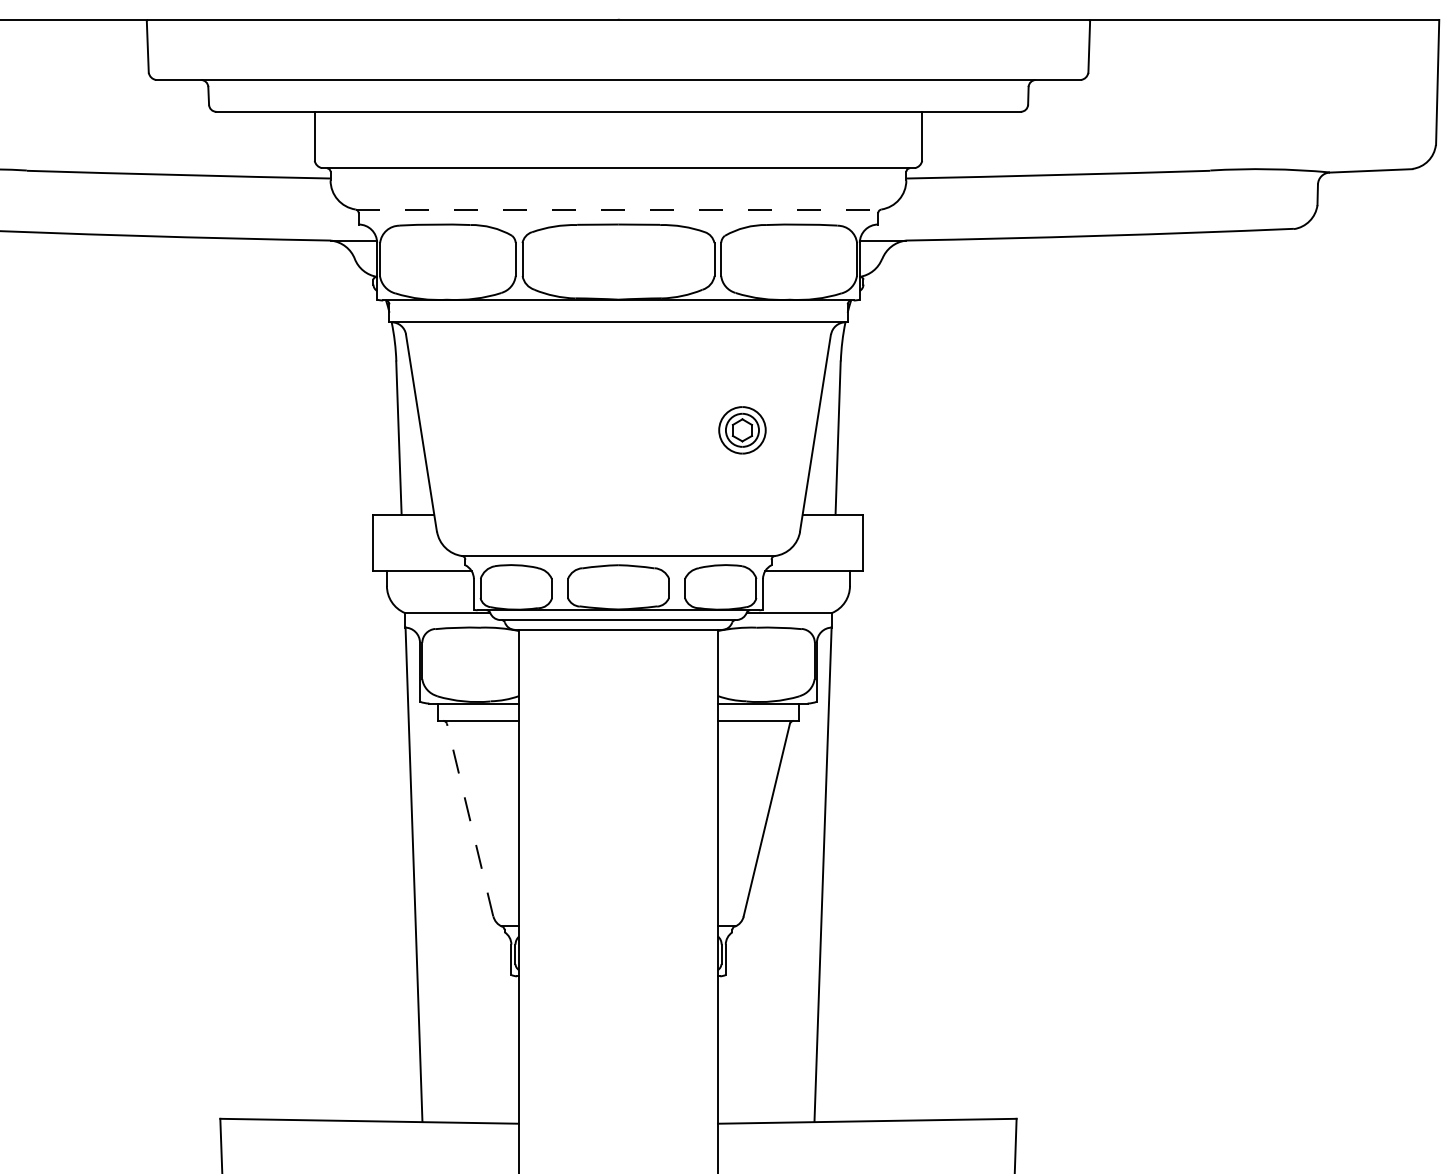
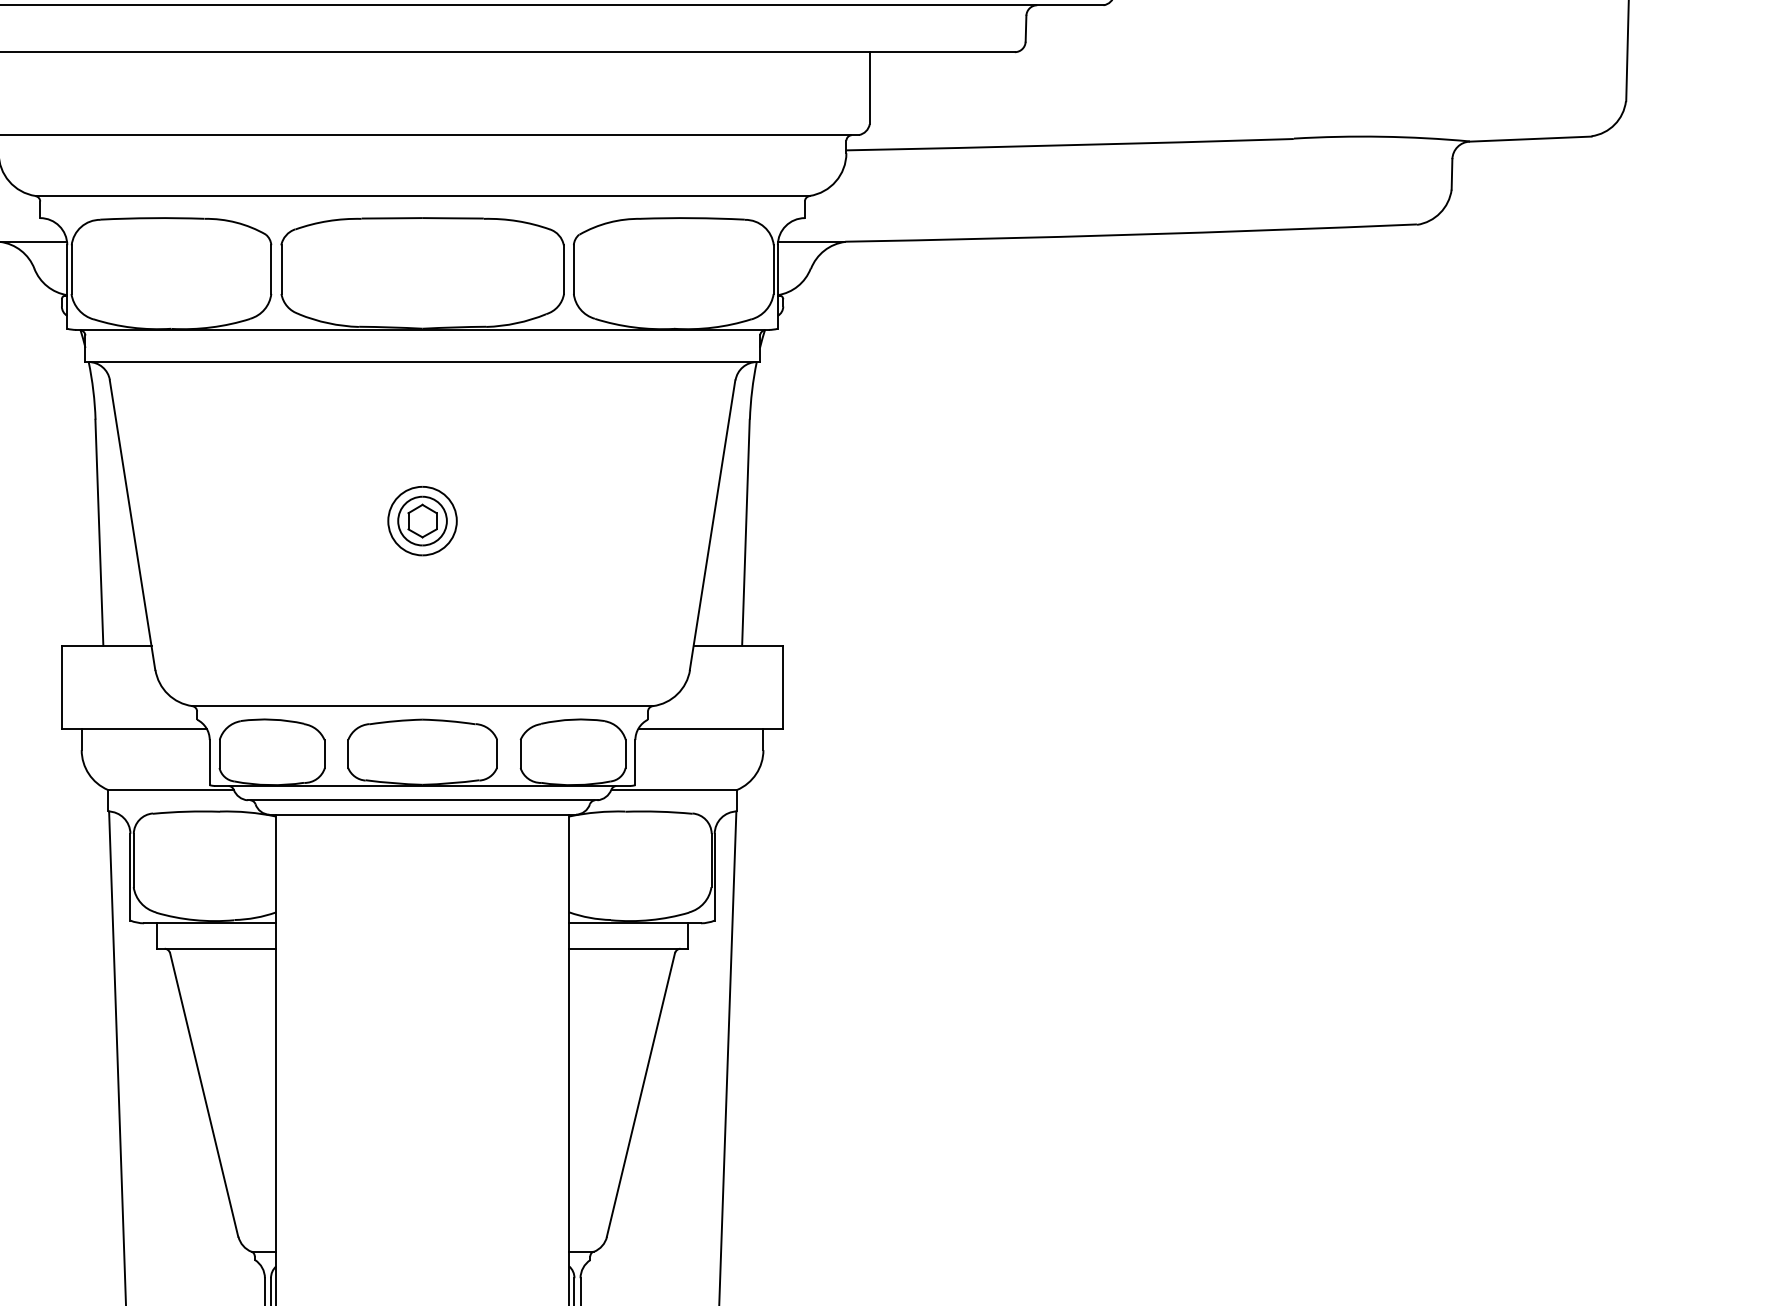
line: (618, 209) -> (422, 195), dashed -> solid
part: (742, 430) -> (422, 521), moved
line: (470, 819) -> (204, 1094), dashed -> solid

